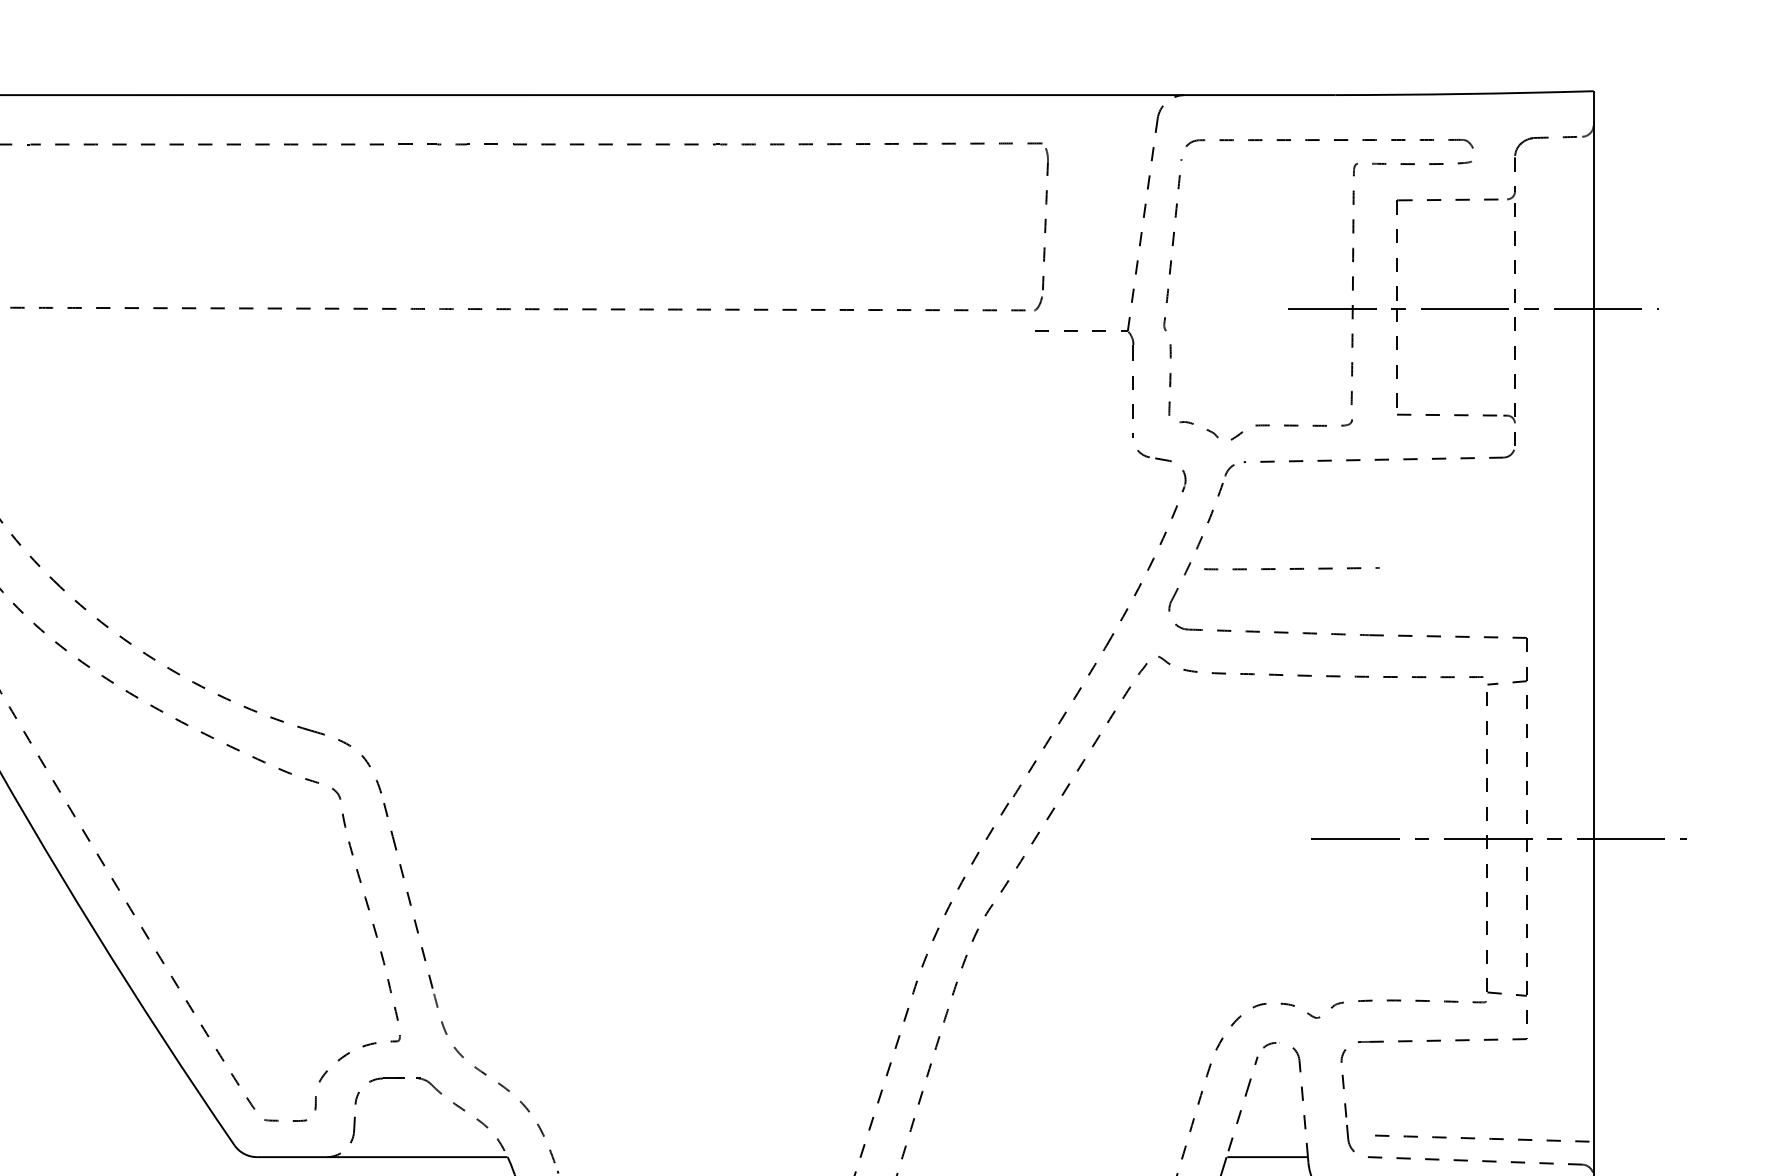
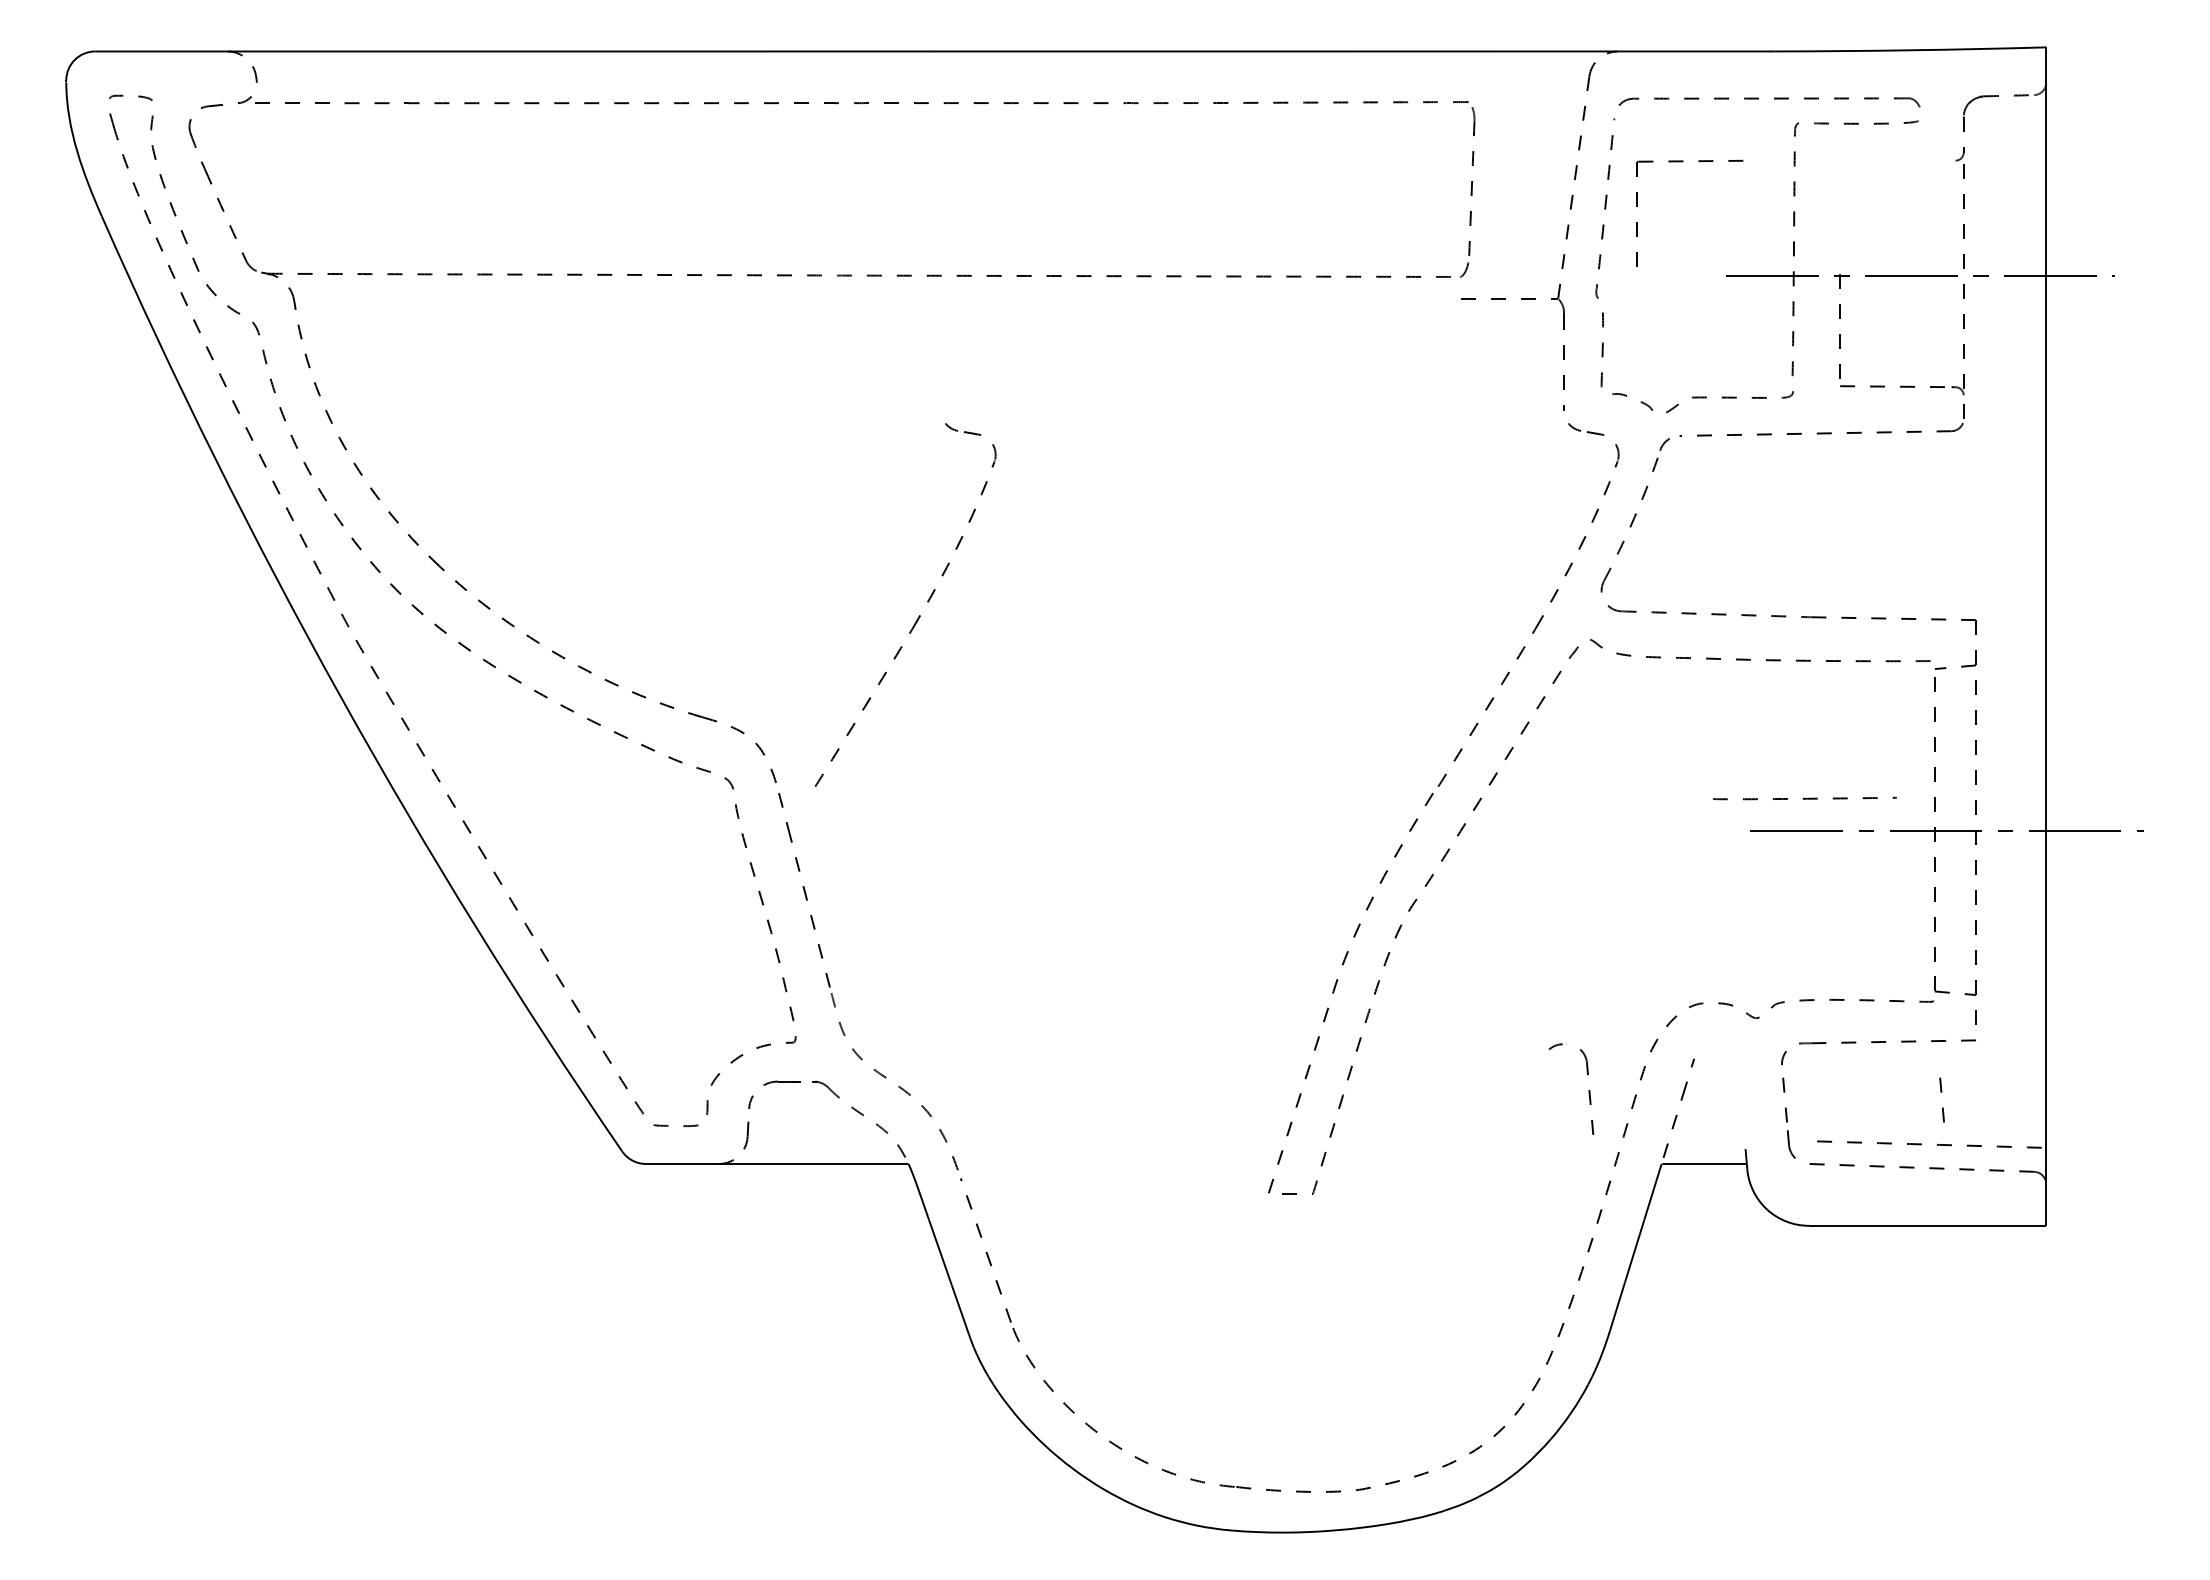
part: (1441, 201) -> (1683, 162), moved
part: (1291, 568) -> (1804, 798), moved
part: (517, 634) -> (918, 616), added
part: (1300, 1086) -> (1588, 1090), moved
part: (1493, 1088) -> (1941, 1092), added

